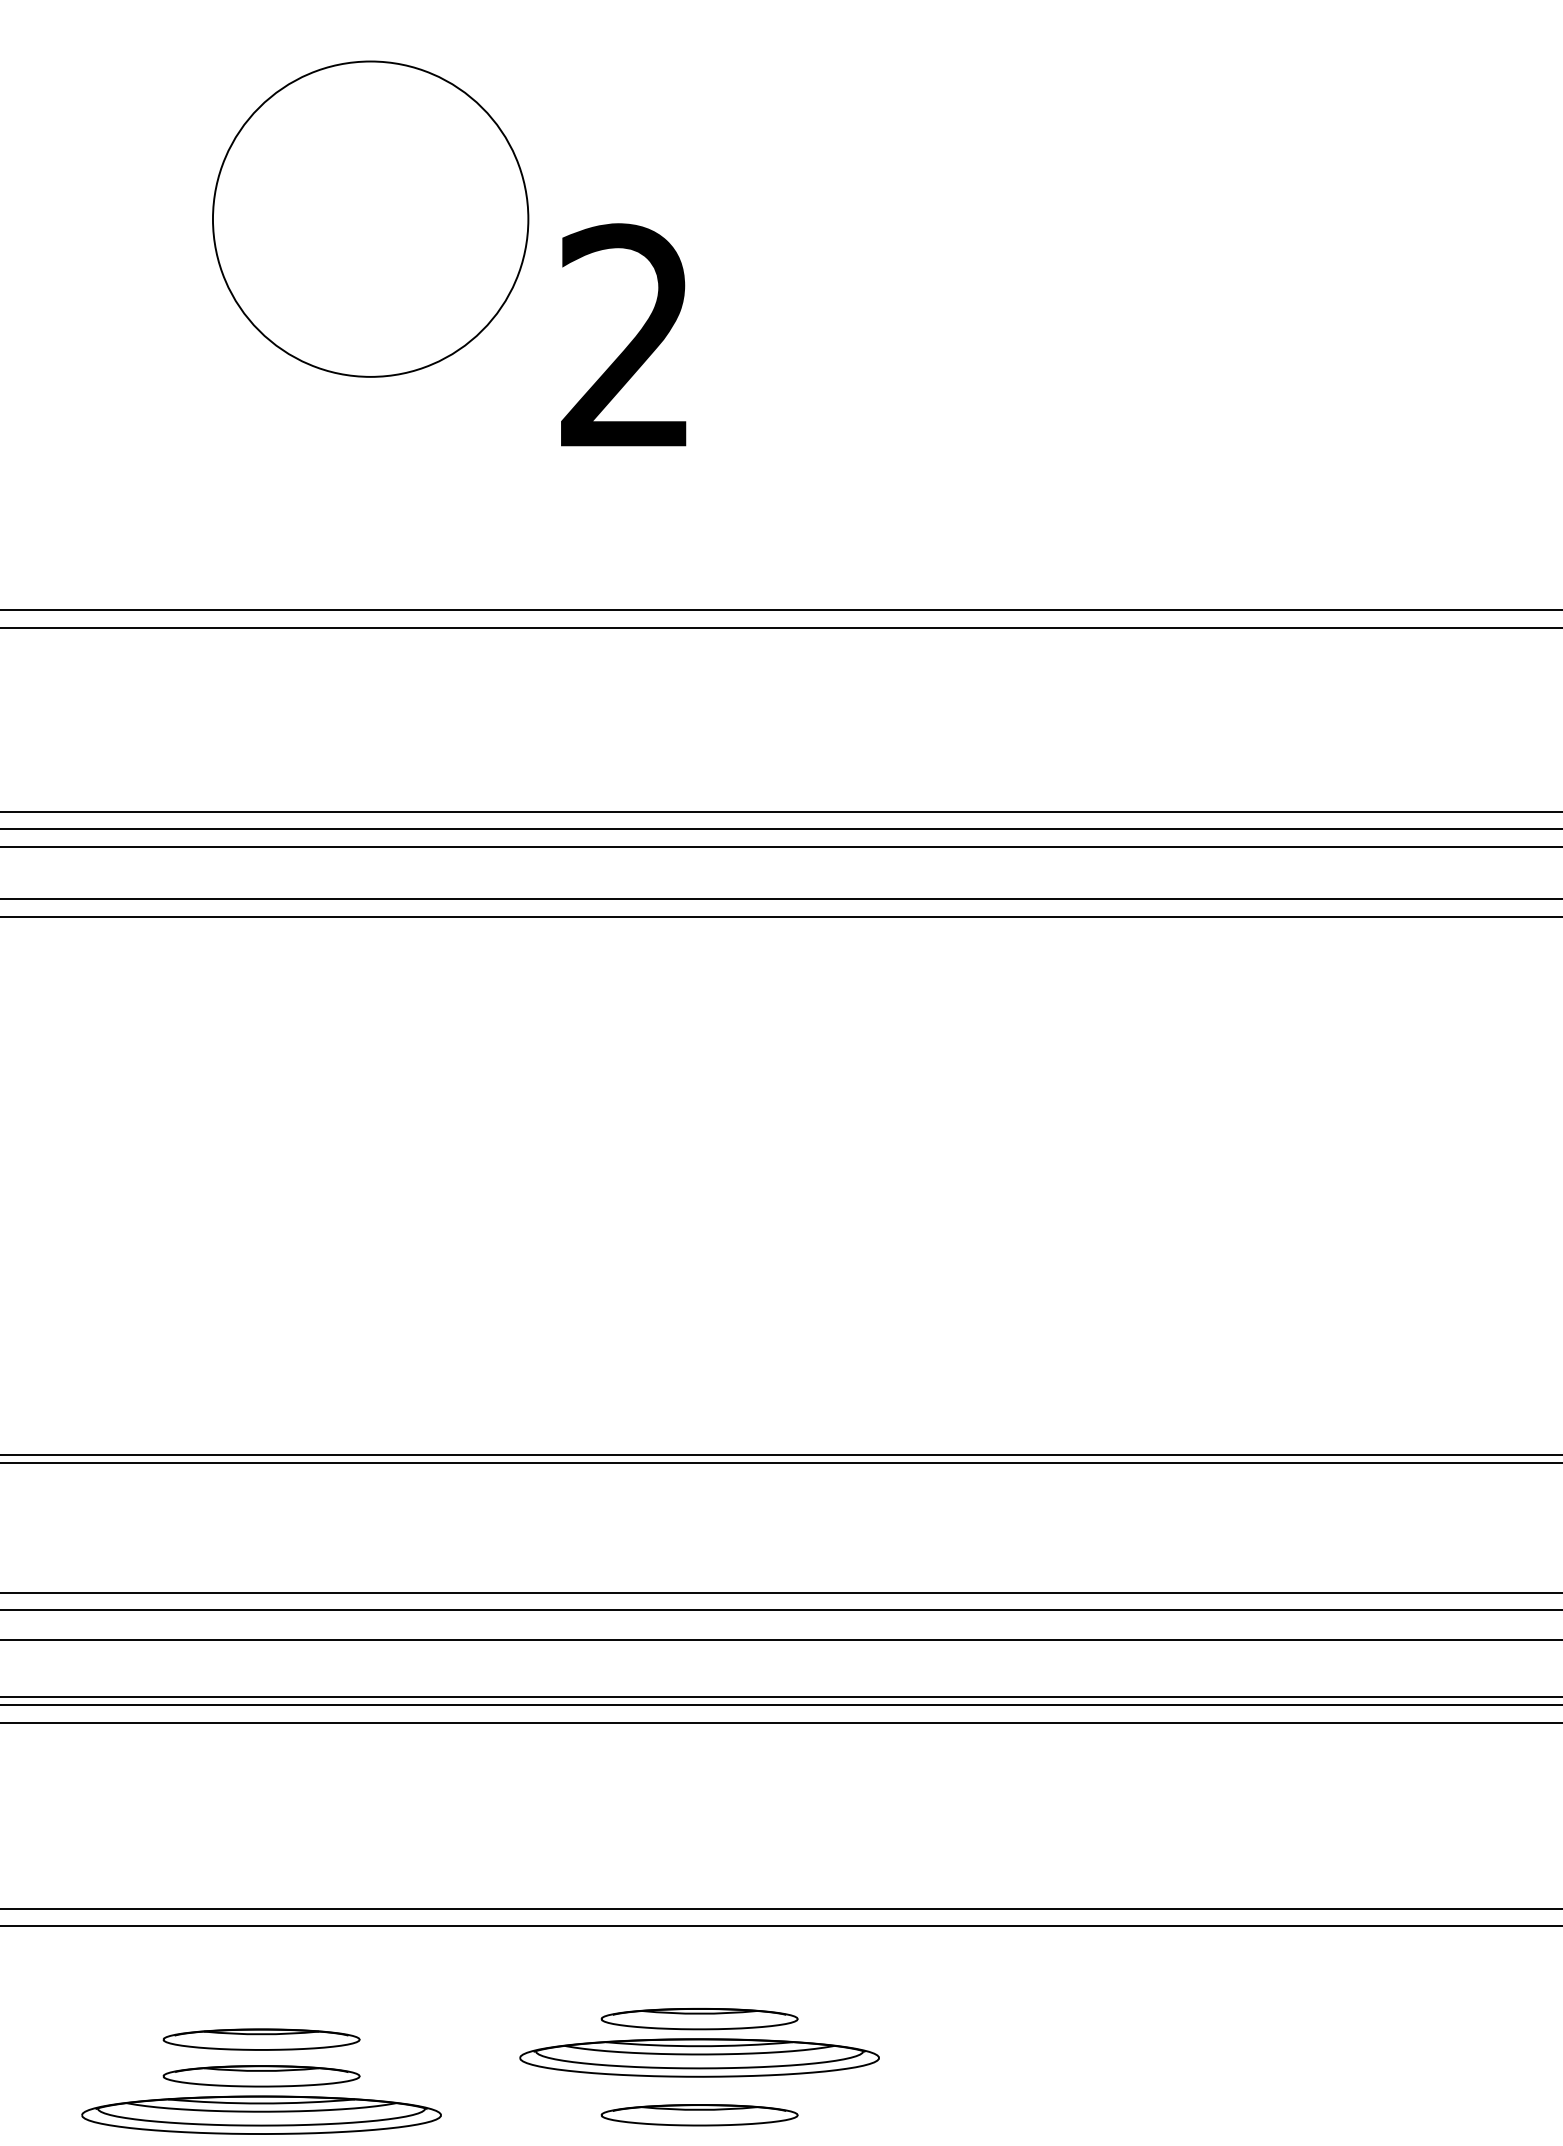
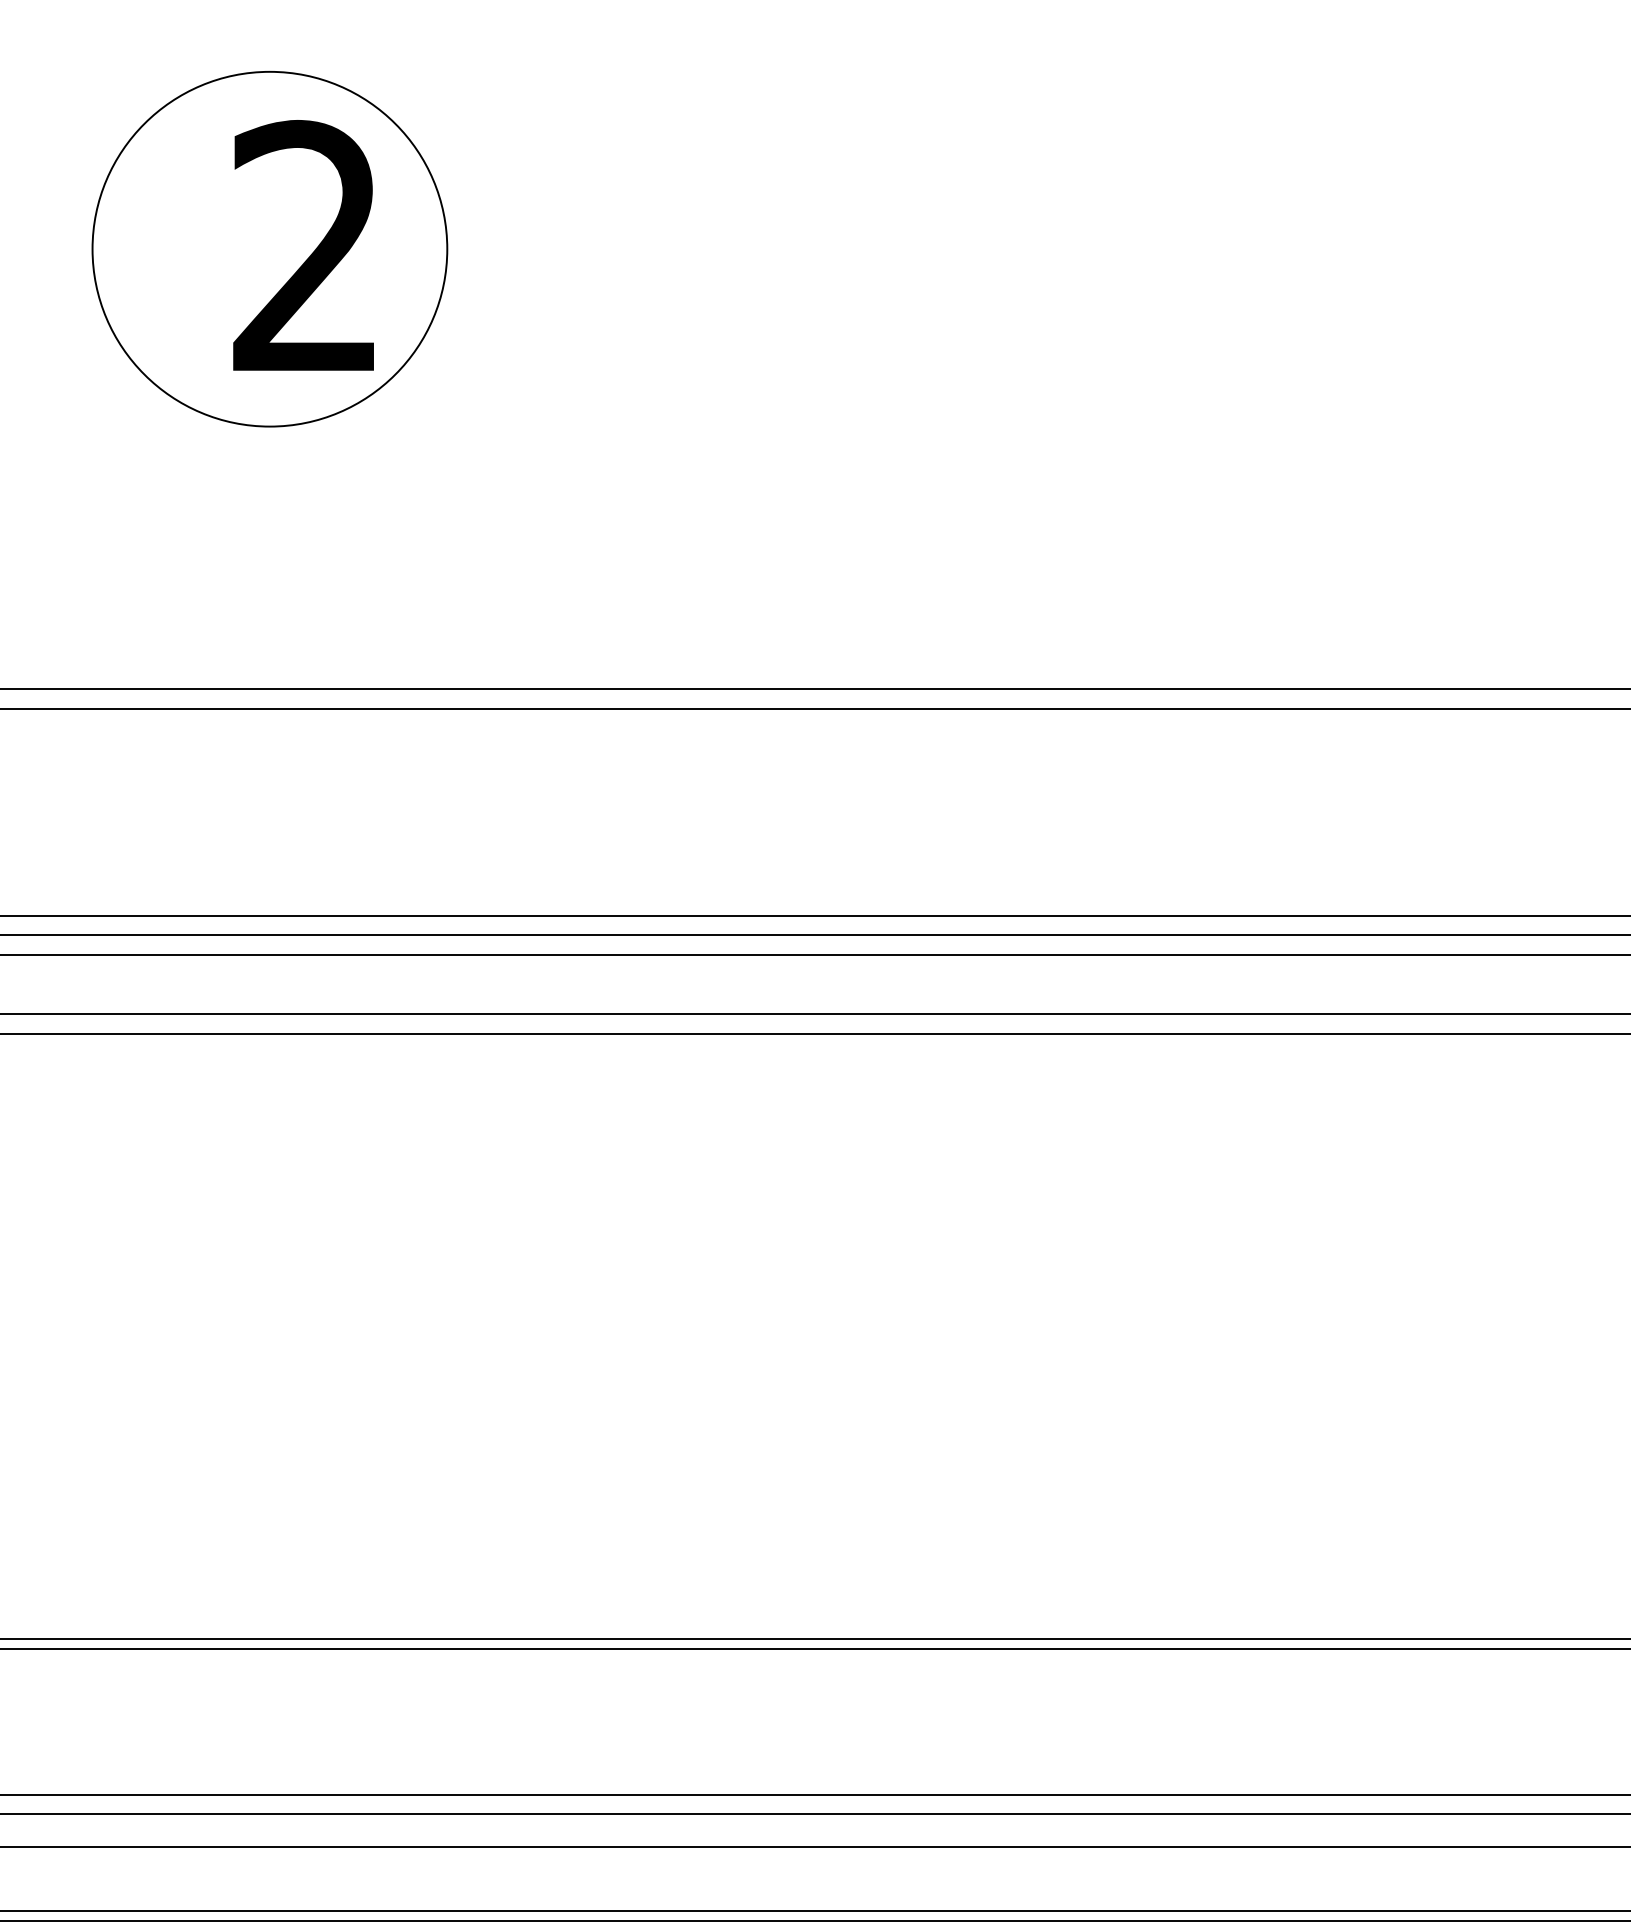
text: (623, 334) -> (303, 245), moved

